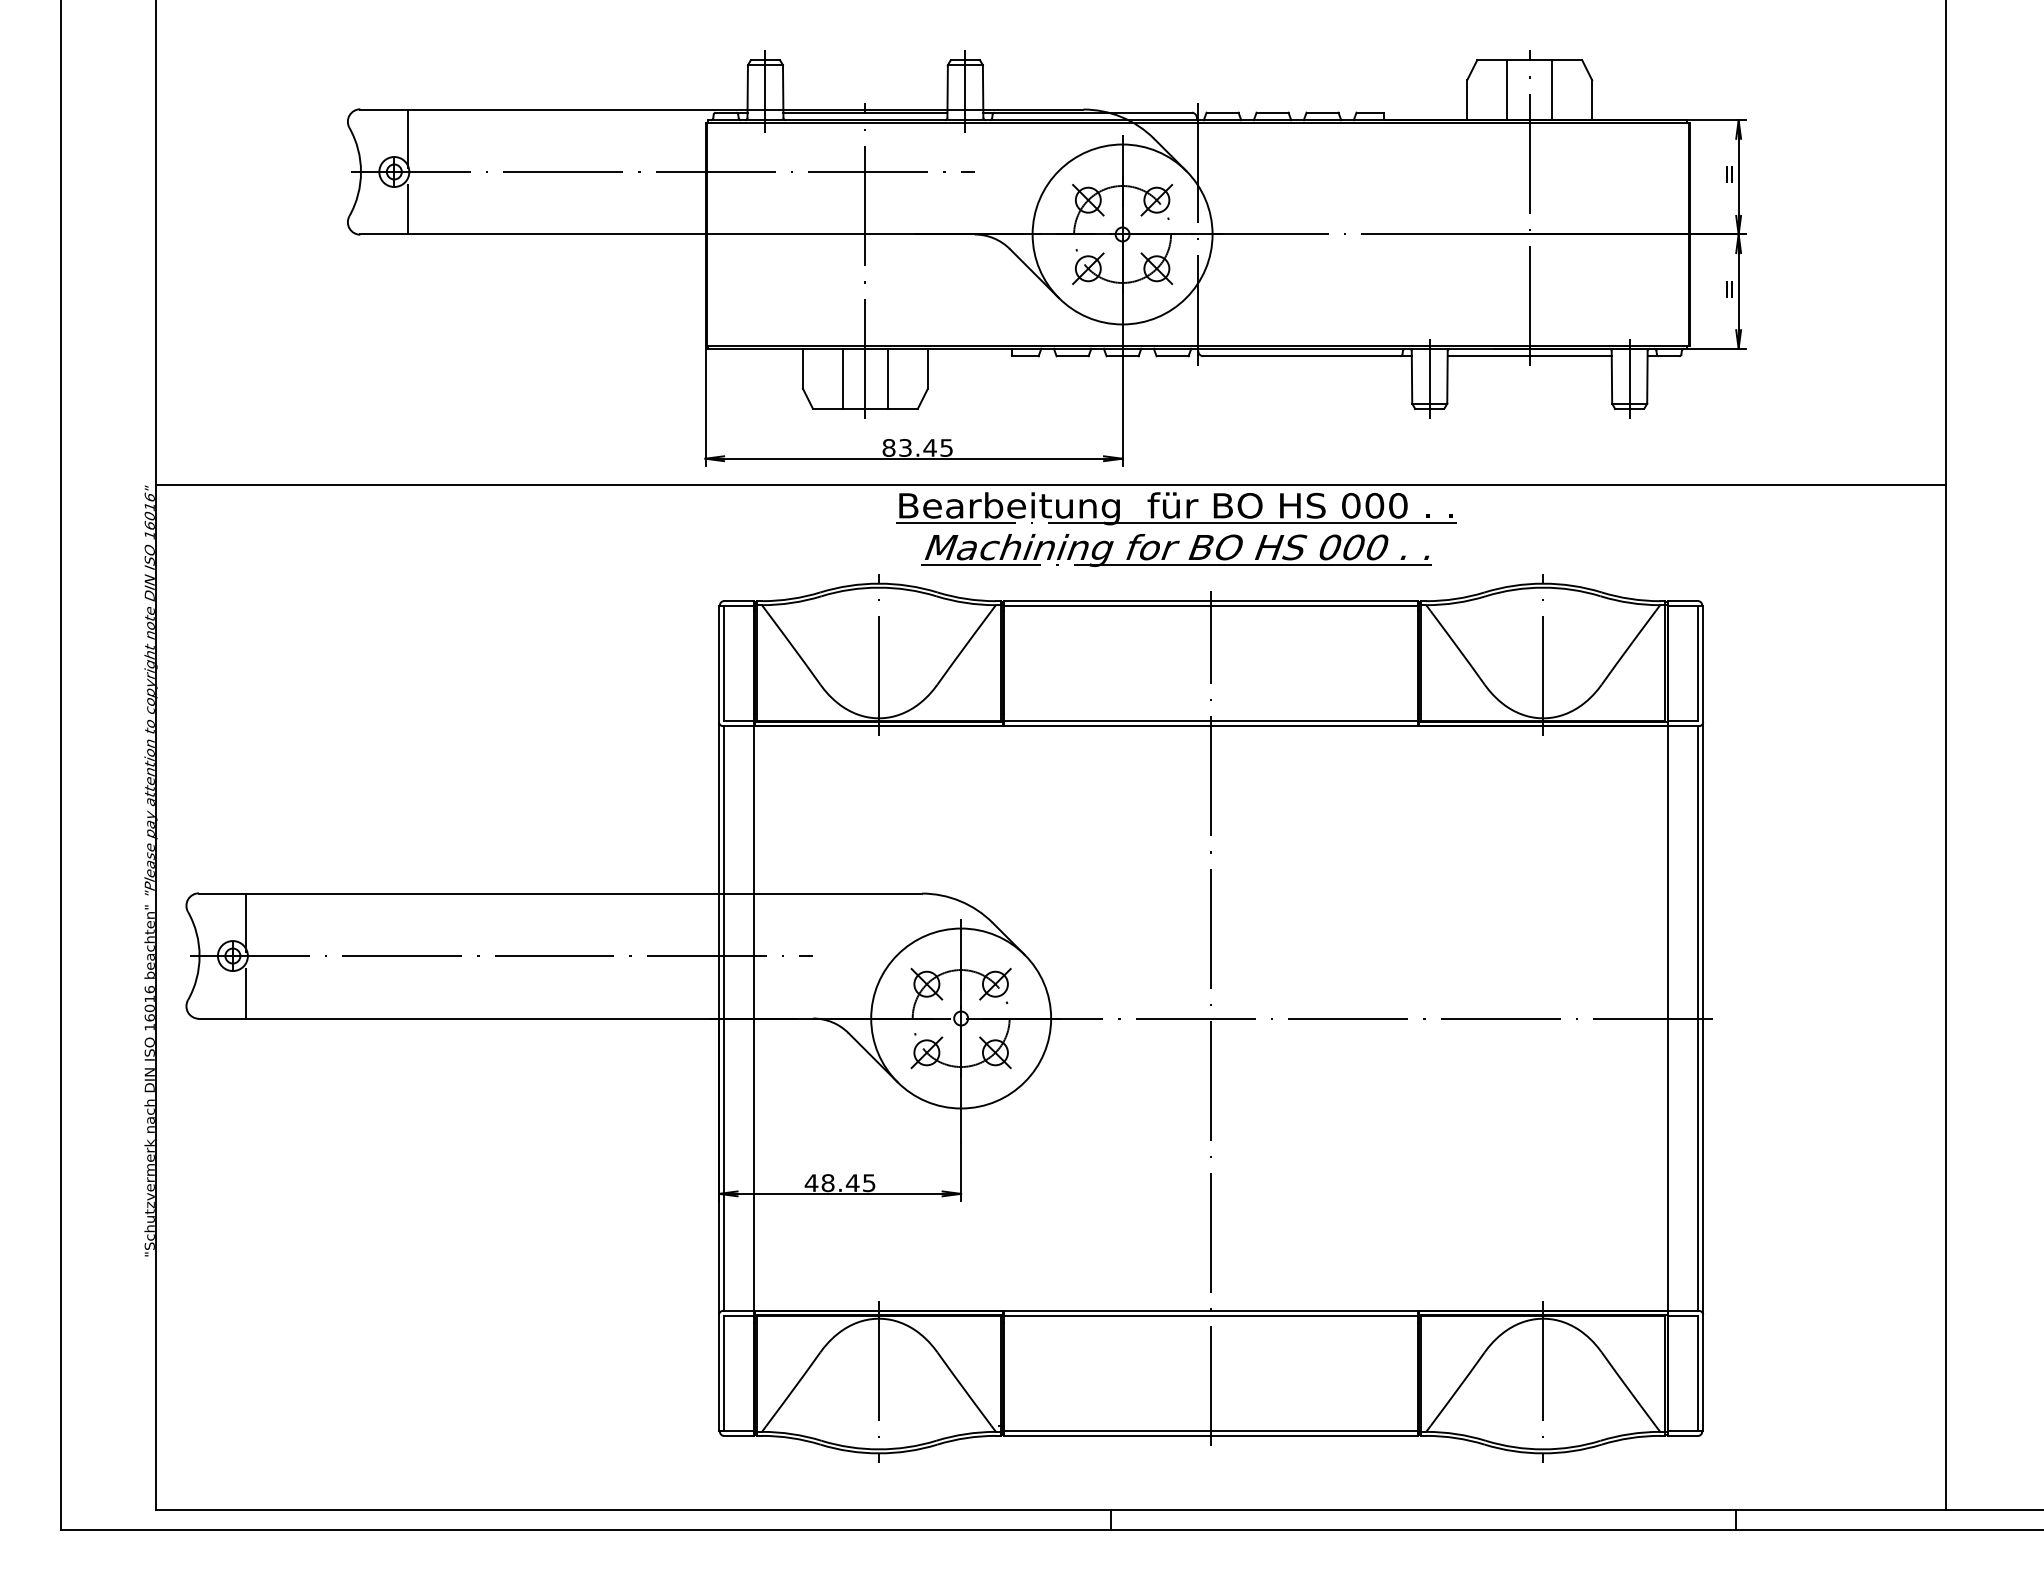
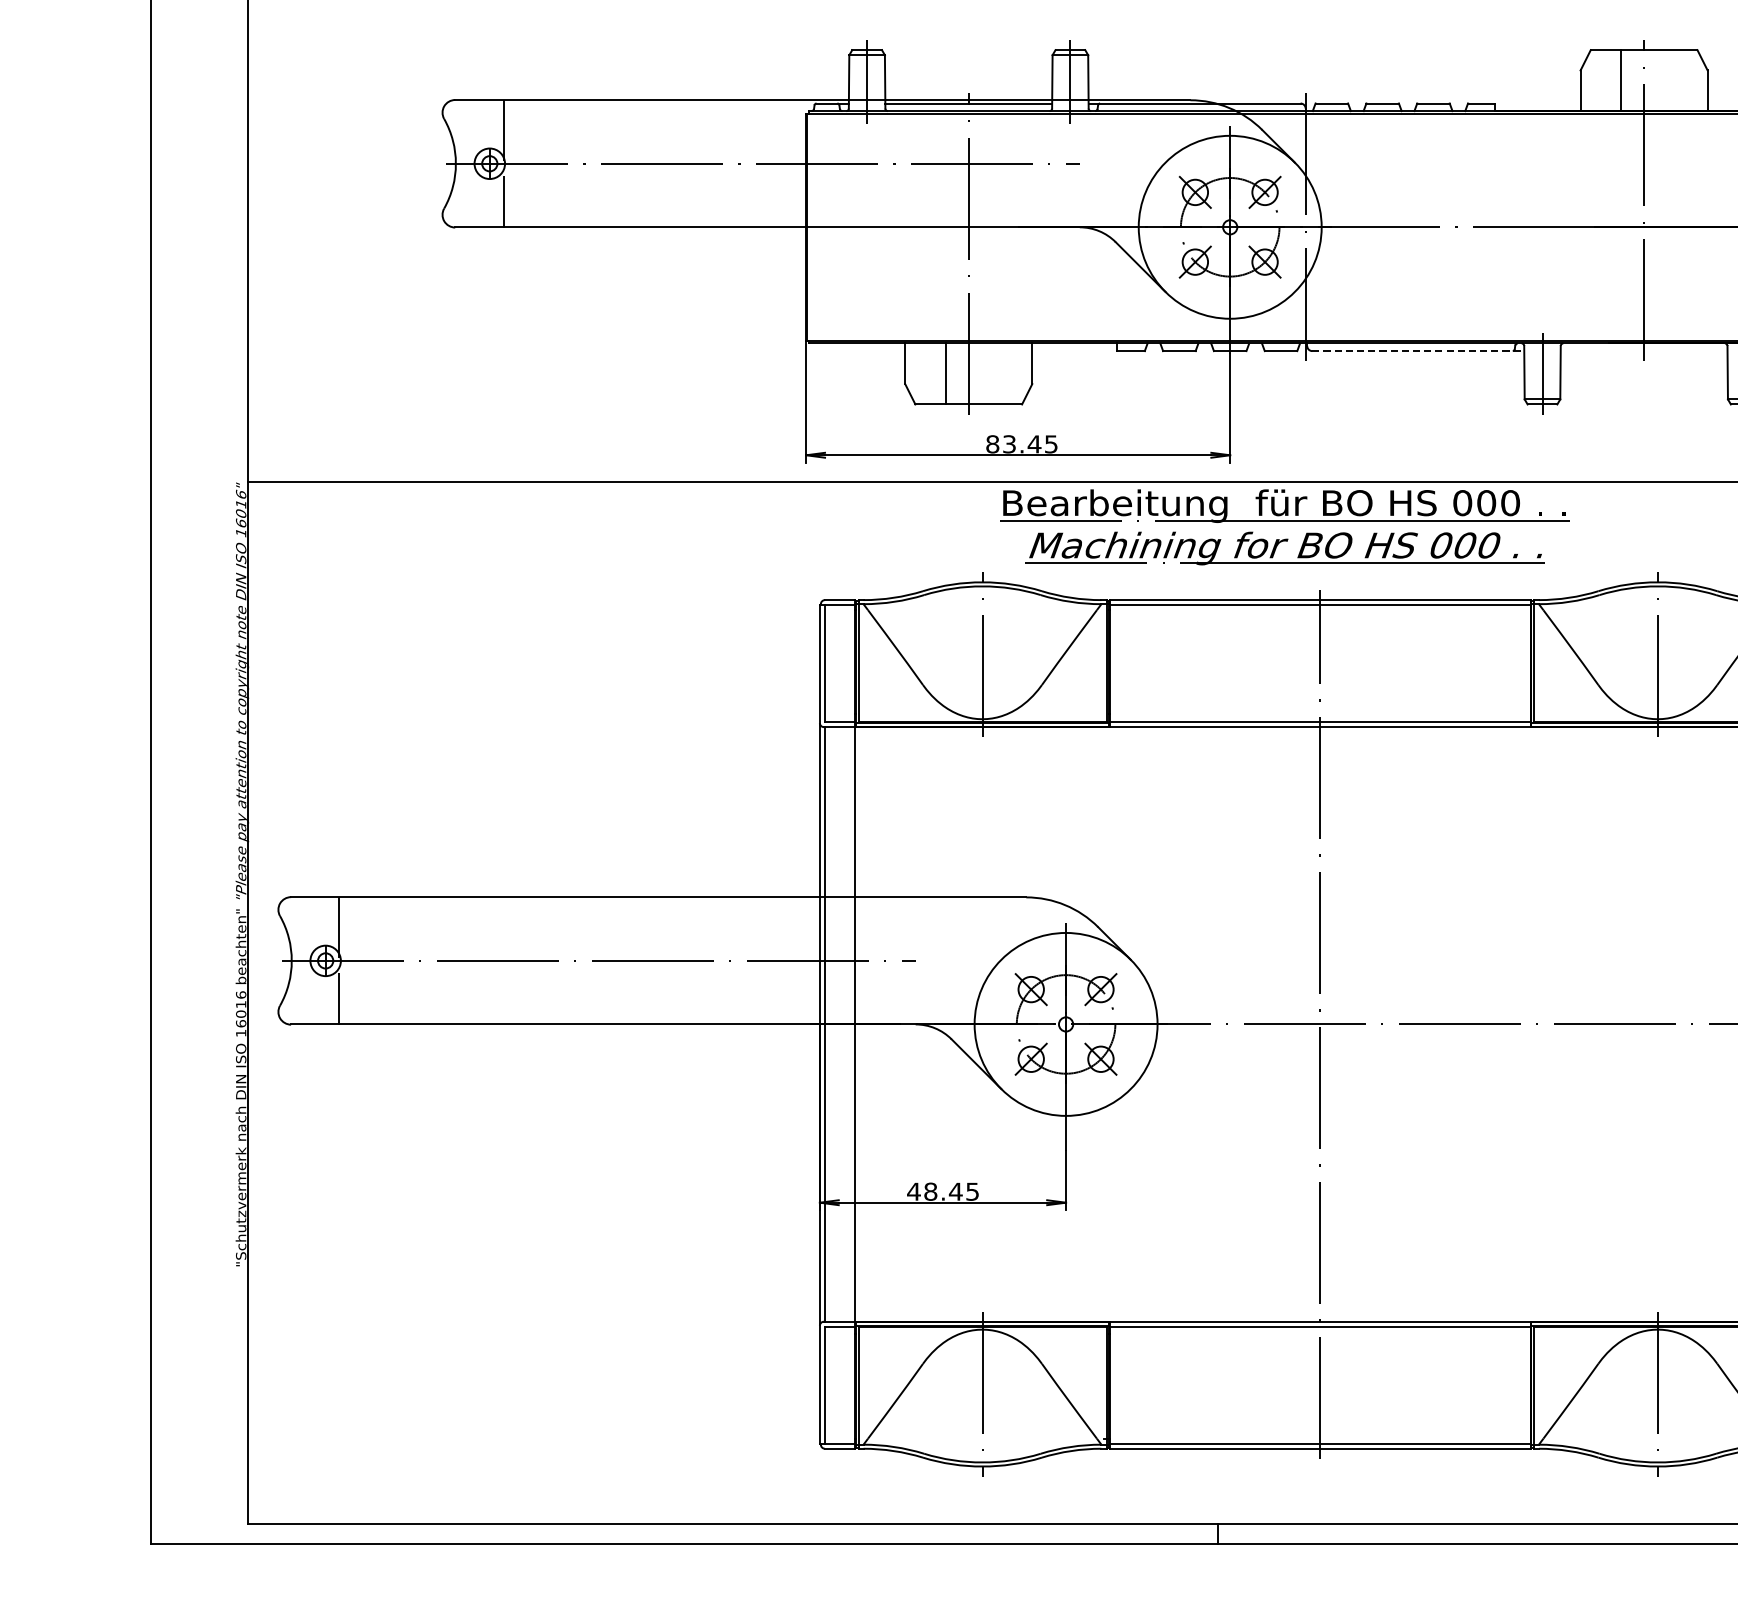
line: (1552, 90) -> (1667, 80), removed
line: (1308, 356) -> (1419, 351), solid -> dashed
line: (1529, 356) -> (1643, 351), removed
line: (887, 378) -> (991, 373), removed

